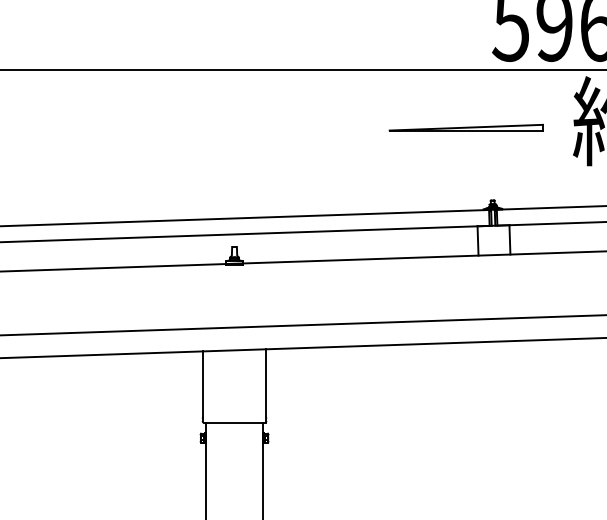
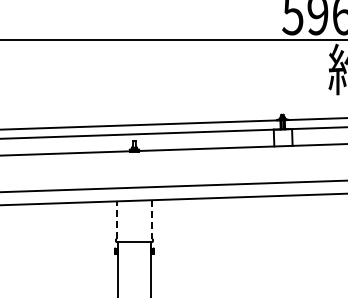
part: (466, 126) -> (267, 72), removed
line: (203, 384) -> (116, 220), solid -> dashed
line: (265, 384) -> (152, 220), solid -> dashed

